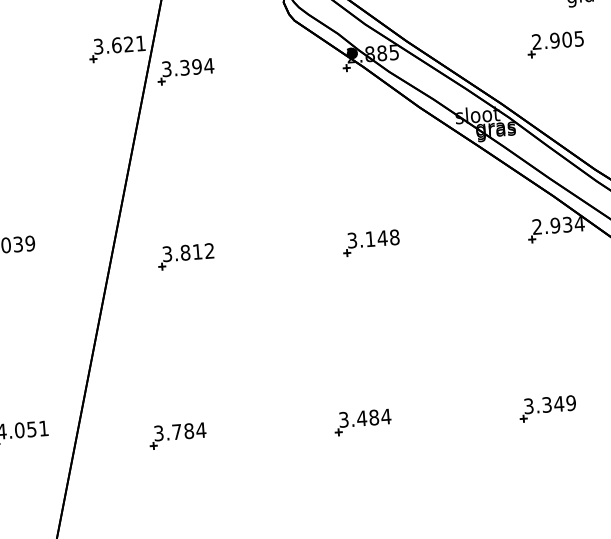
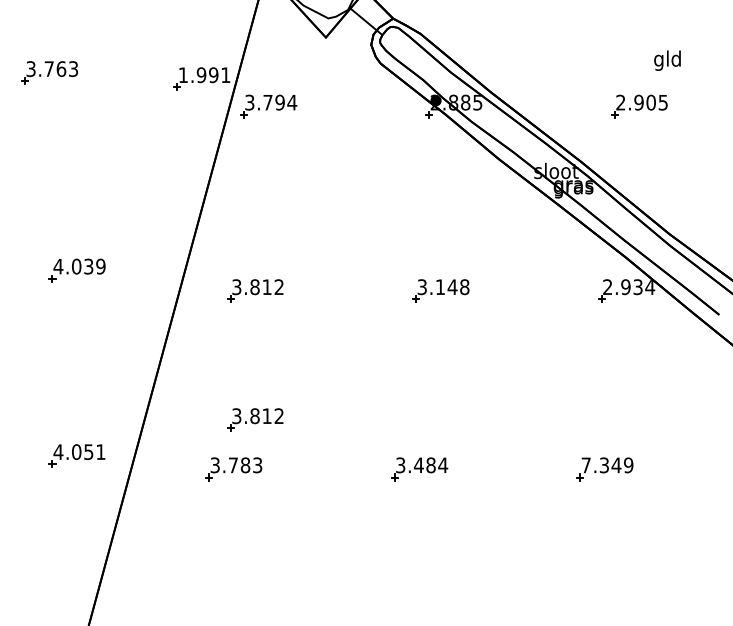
text: (113, 45) -> (198, 75), 3.621 -> 1.991
text: (184, 67) -> (267, 102), 3.394 -> 3.794
part: (195, 384) -> (255, 419), added
text: (528, 406) -> (585, 465), 3.349 -> 7.349
text: (201, 430) -> (257, 465), 3.784 -> 3.783

